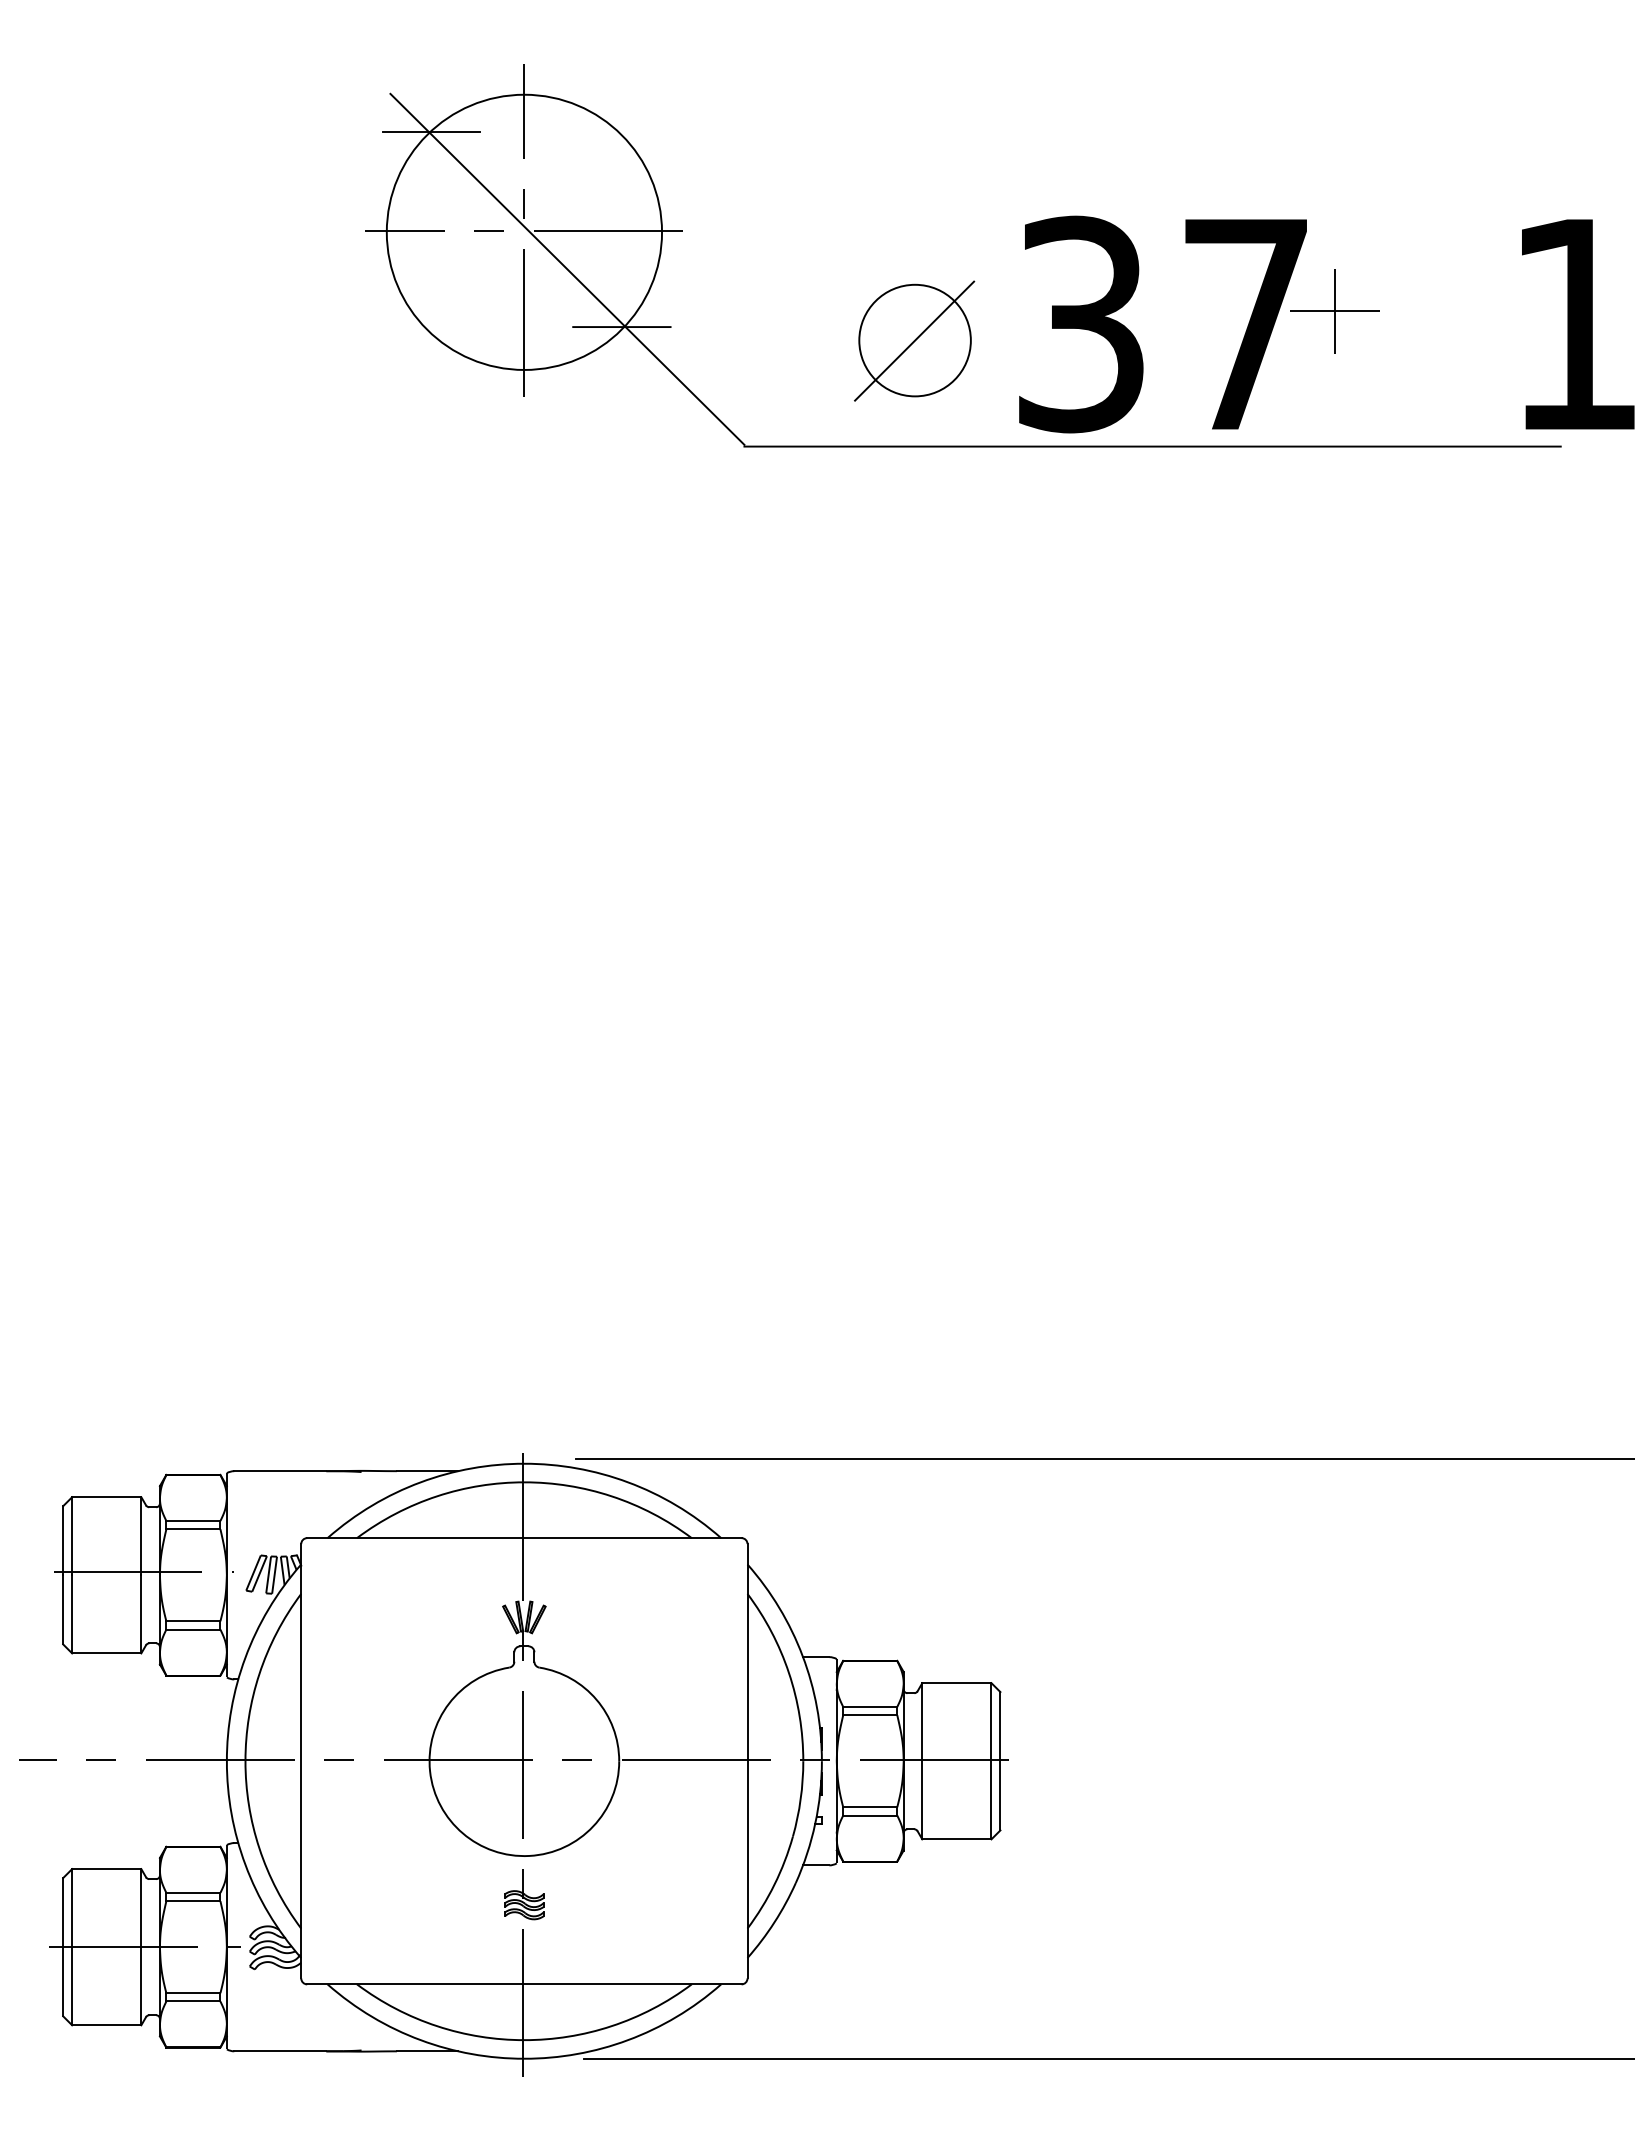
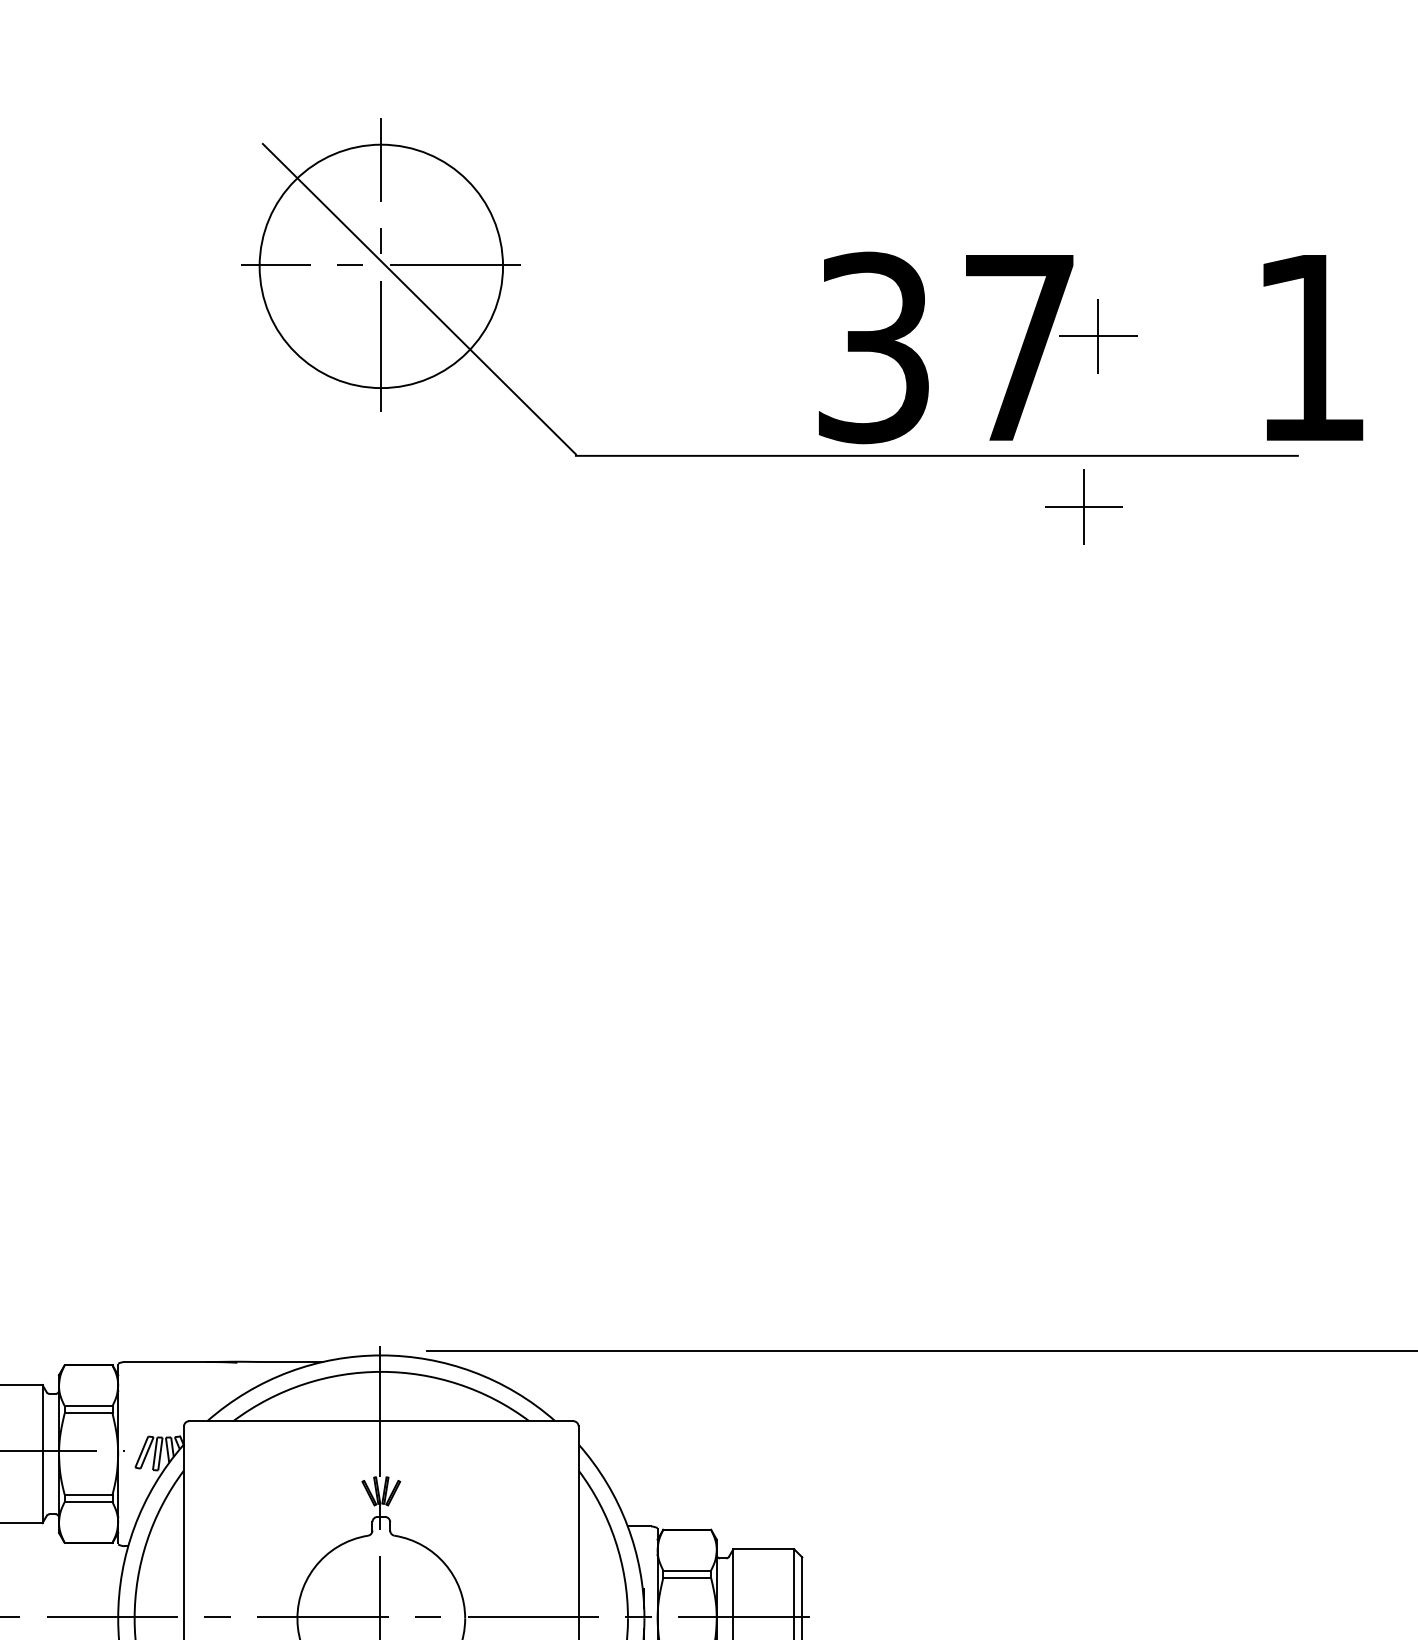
line: (431, 131) -> (299, 177), removed
line: (621, 327) -> (467, 350), removed
part: (914, 340) -> (726, 362), removed
part: (1318, 504) -> (1083, 507), added

